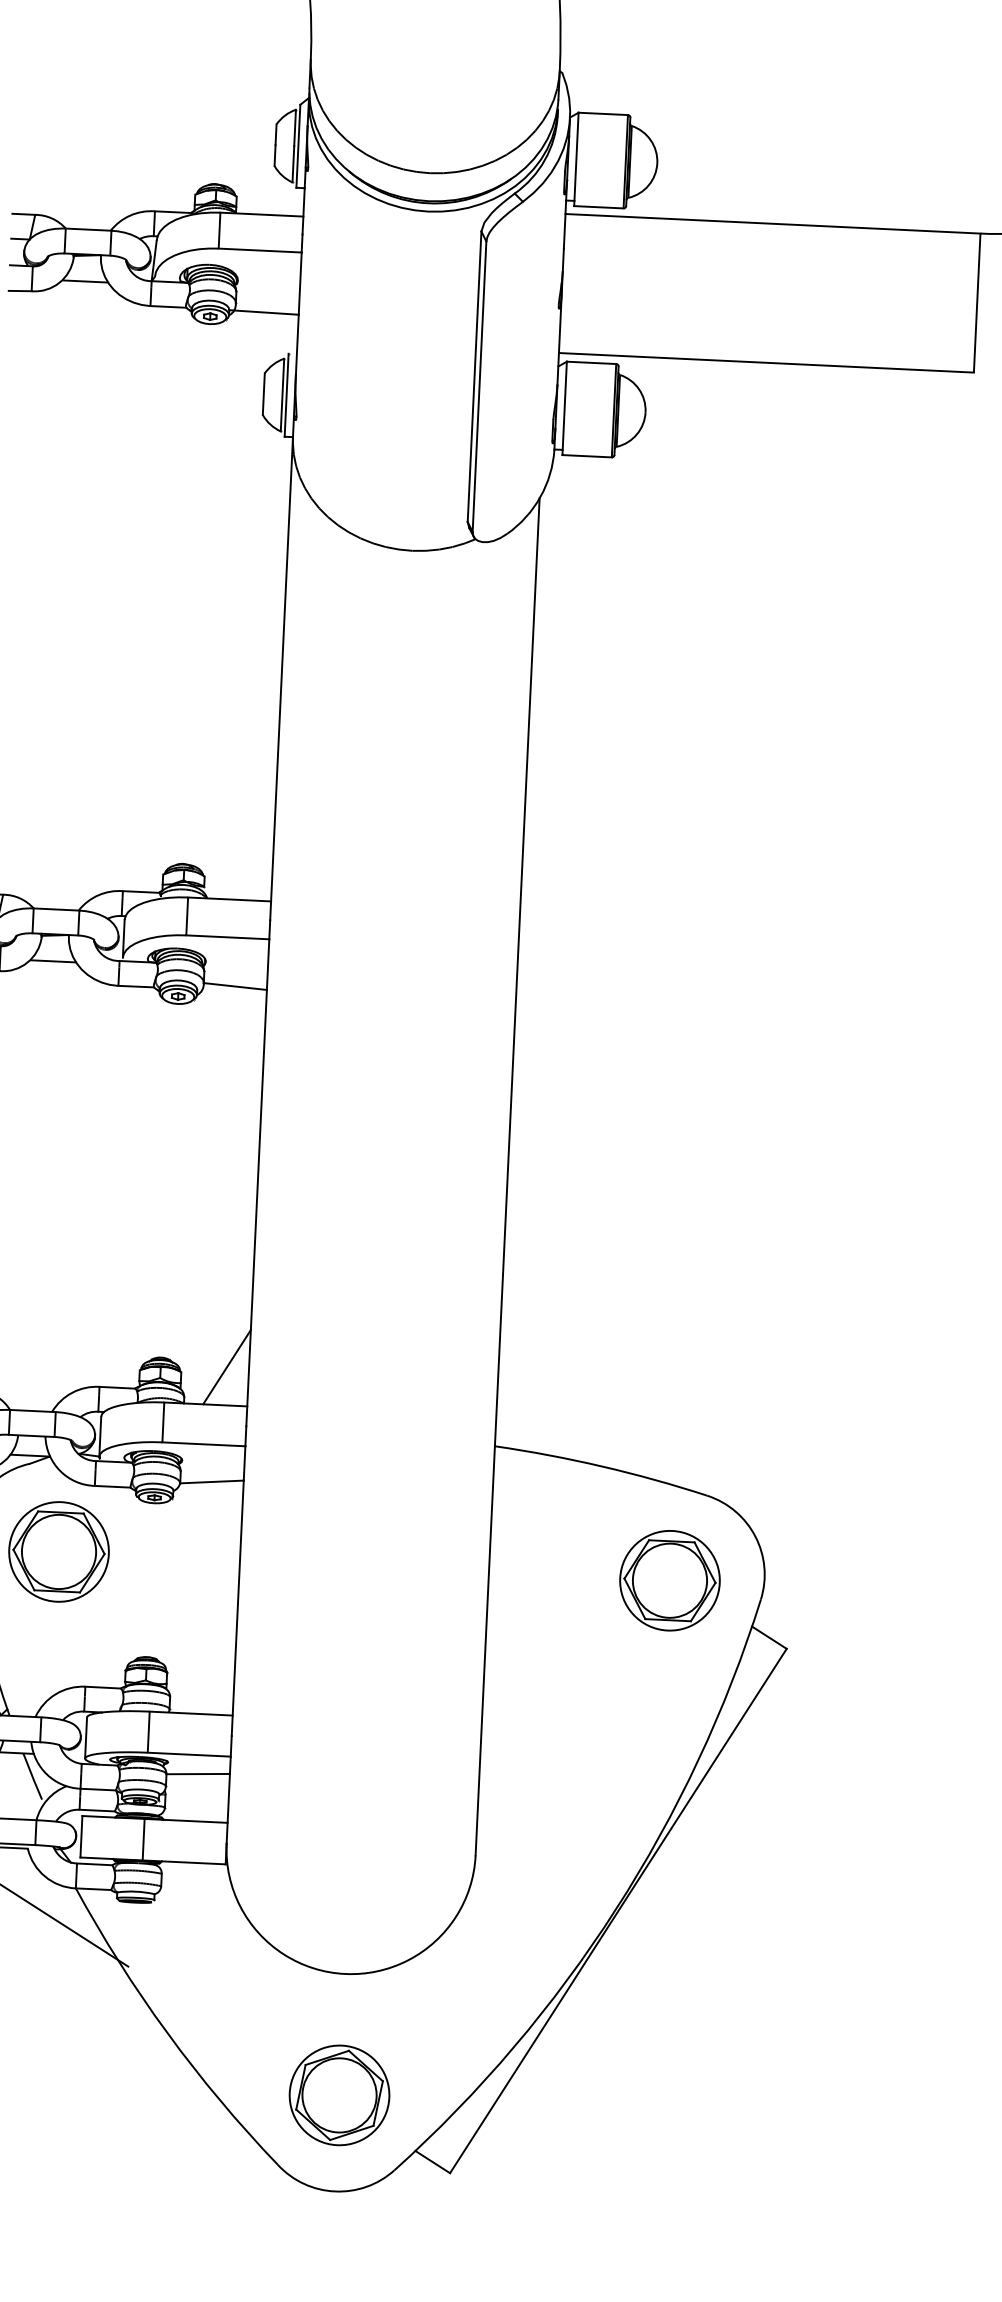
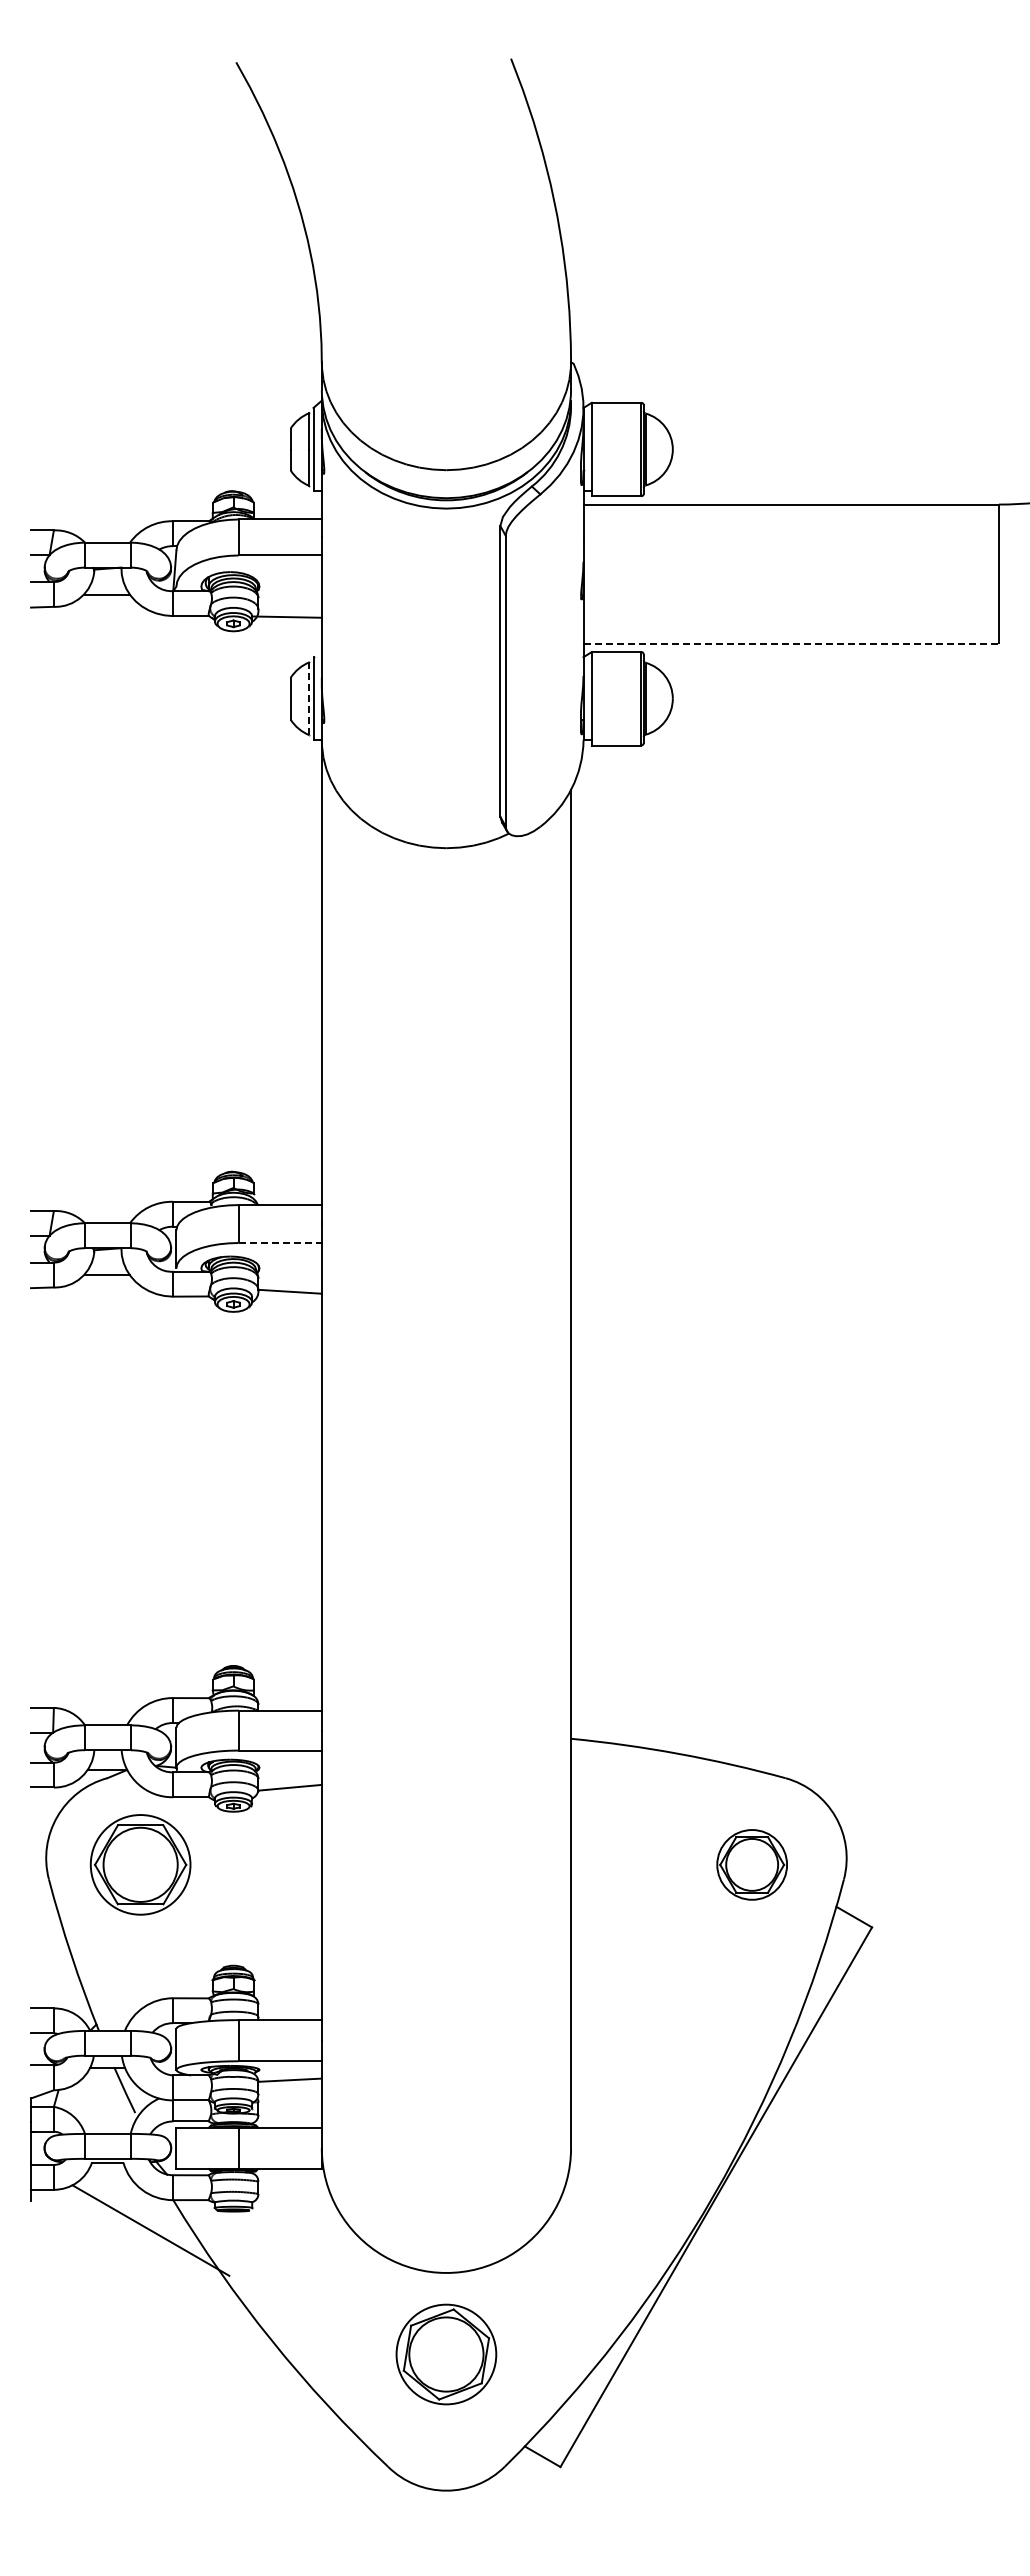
line: (766, 362) -> (791, 643), solid -> dashed
line: (282, 394) -> (309, 698), solid -> dashed
line: (228, 937) -> (280, 1243), solid -> dashed
line: (226, 1367) -> (299, 1672), removed
part: (669, 1580) -> (751, 1864), size x0.7
part: (339, 2095) -> (446, 2354), moved

